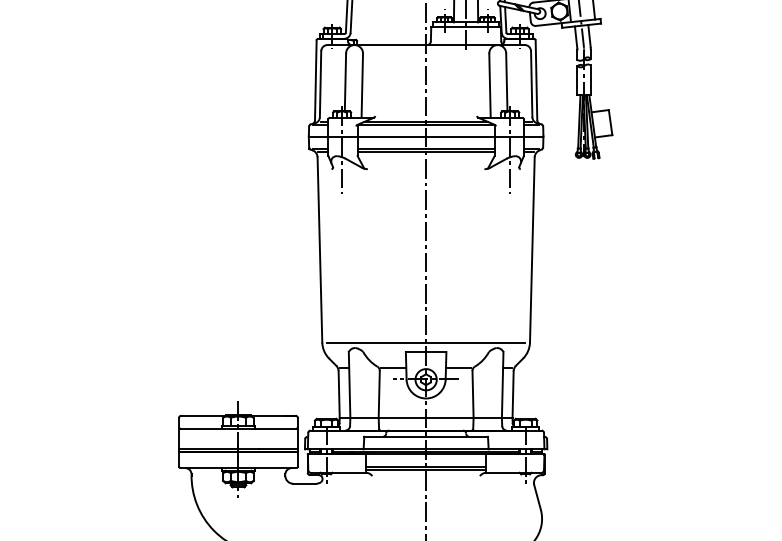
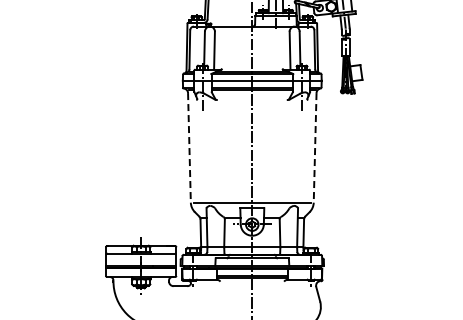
line: (320, 249) -> (189, 147), solid -> dashed
line: (532, 249) -> (315, 147), solid -> dashed

